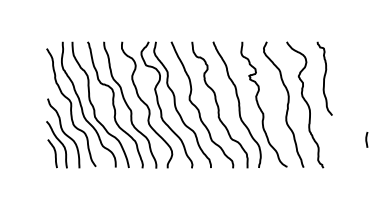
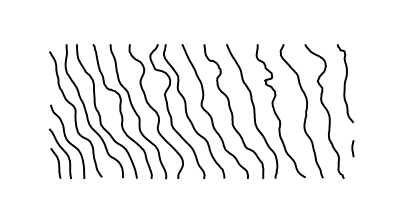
curve: (366, 139) -> (352, 148), moved

